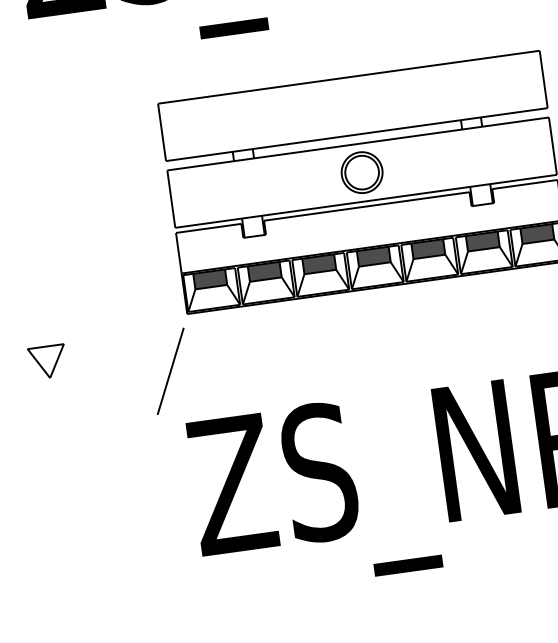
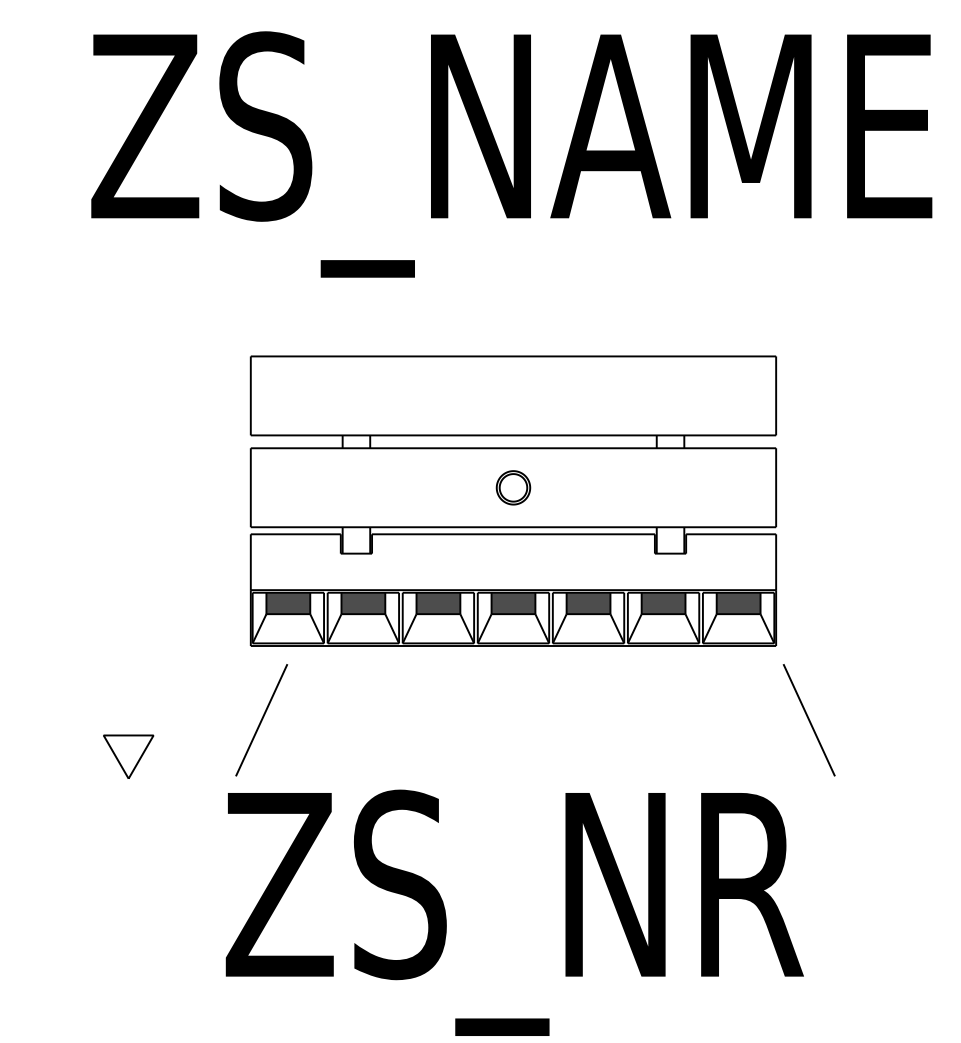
part: (362, 172) -> (513, 487), size x0.6
part: (47, 361) -> (128, 756), moved
line: (170, 371) -> (261, 720), moved

